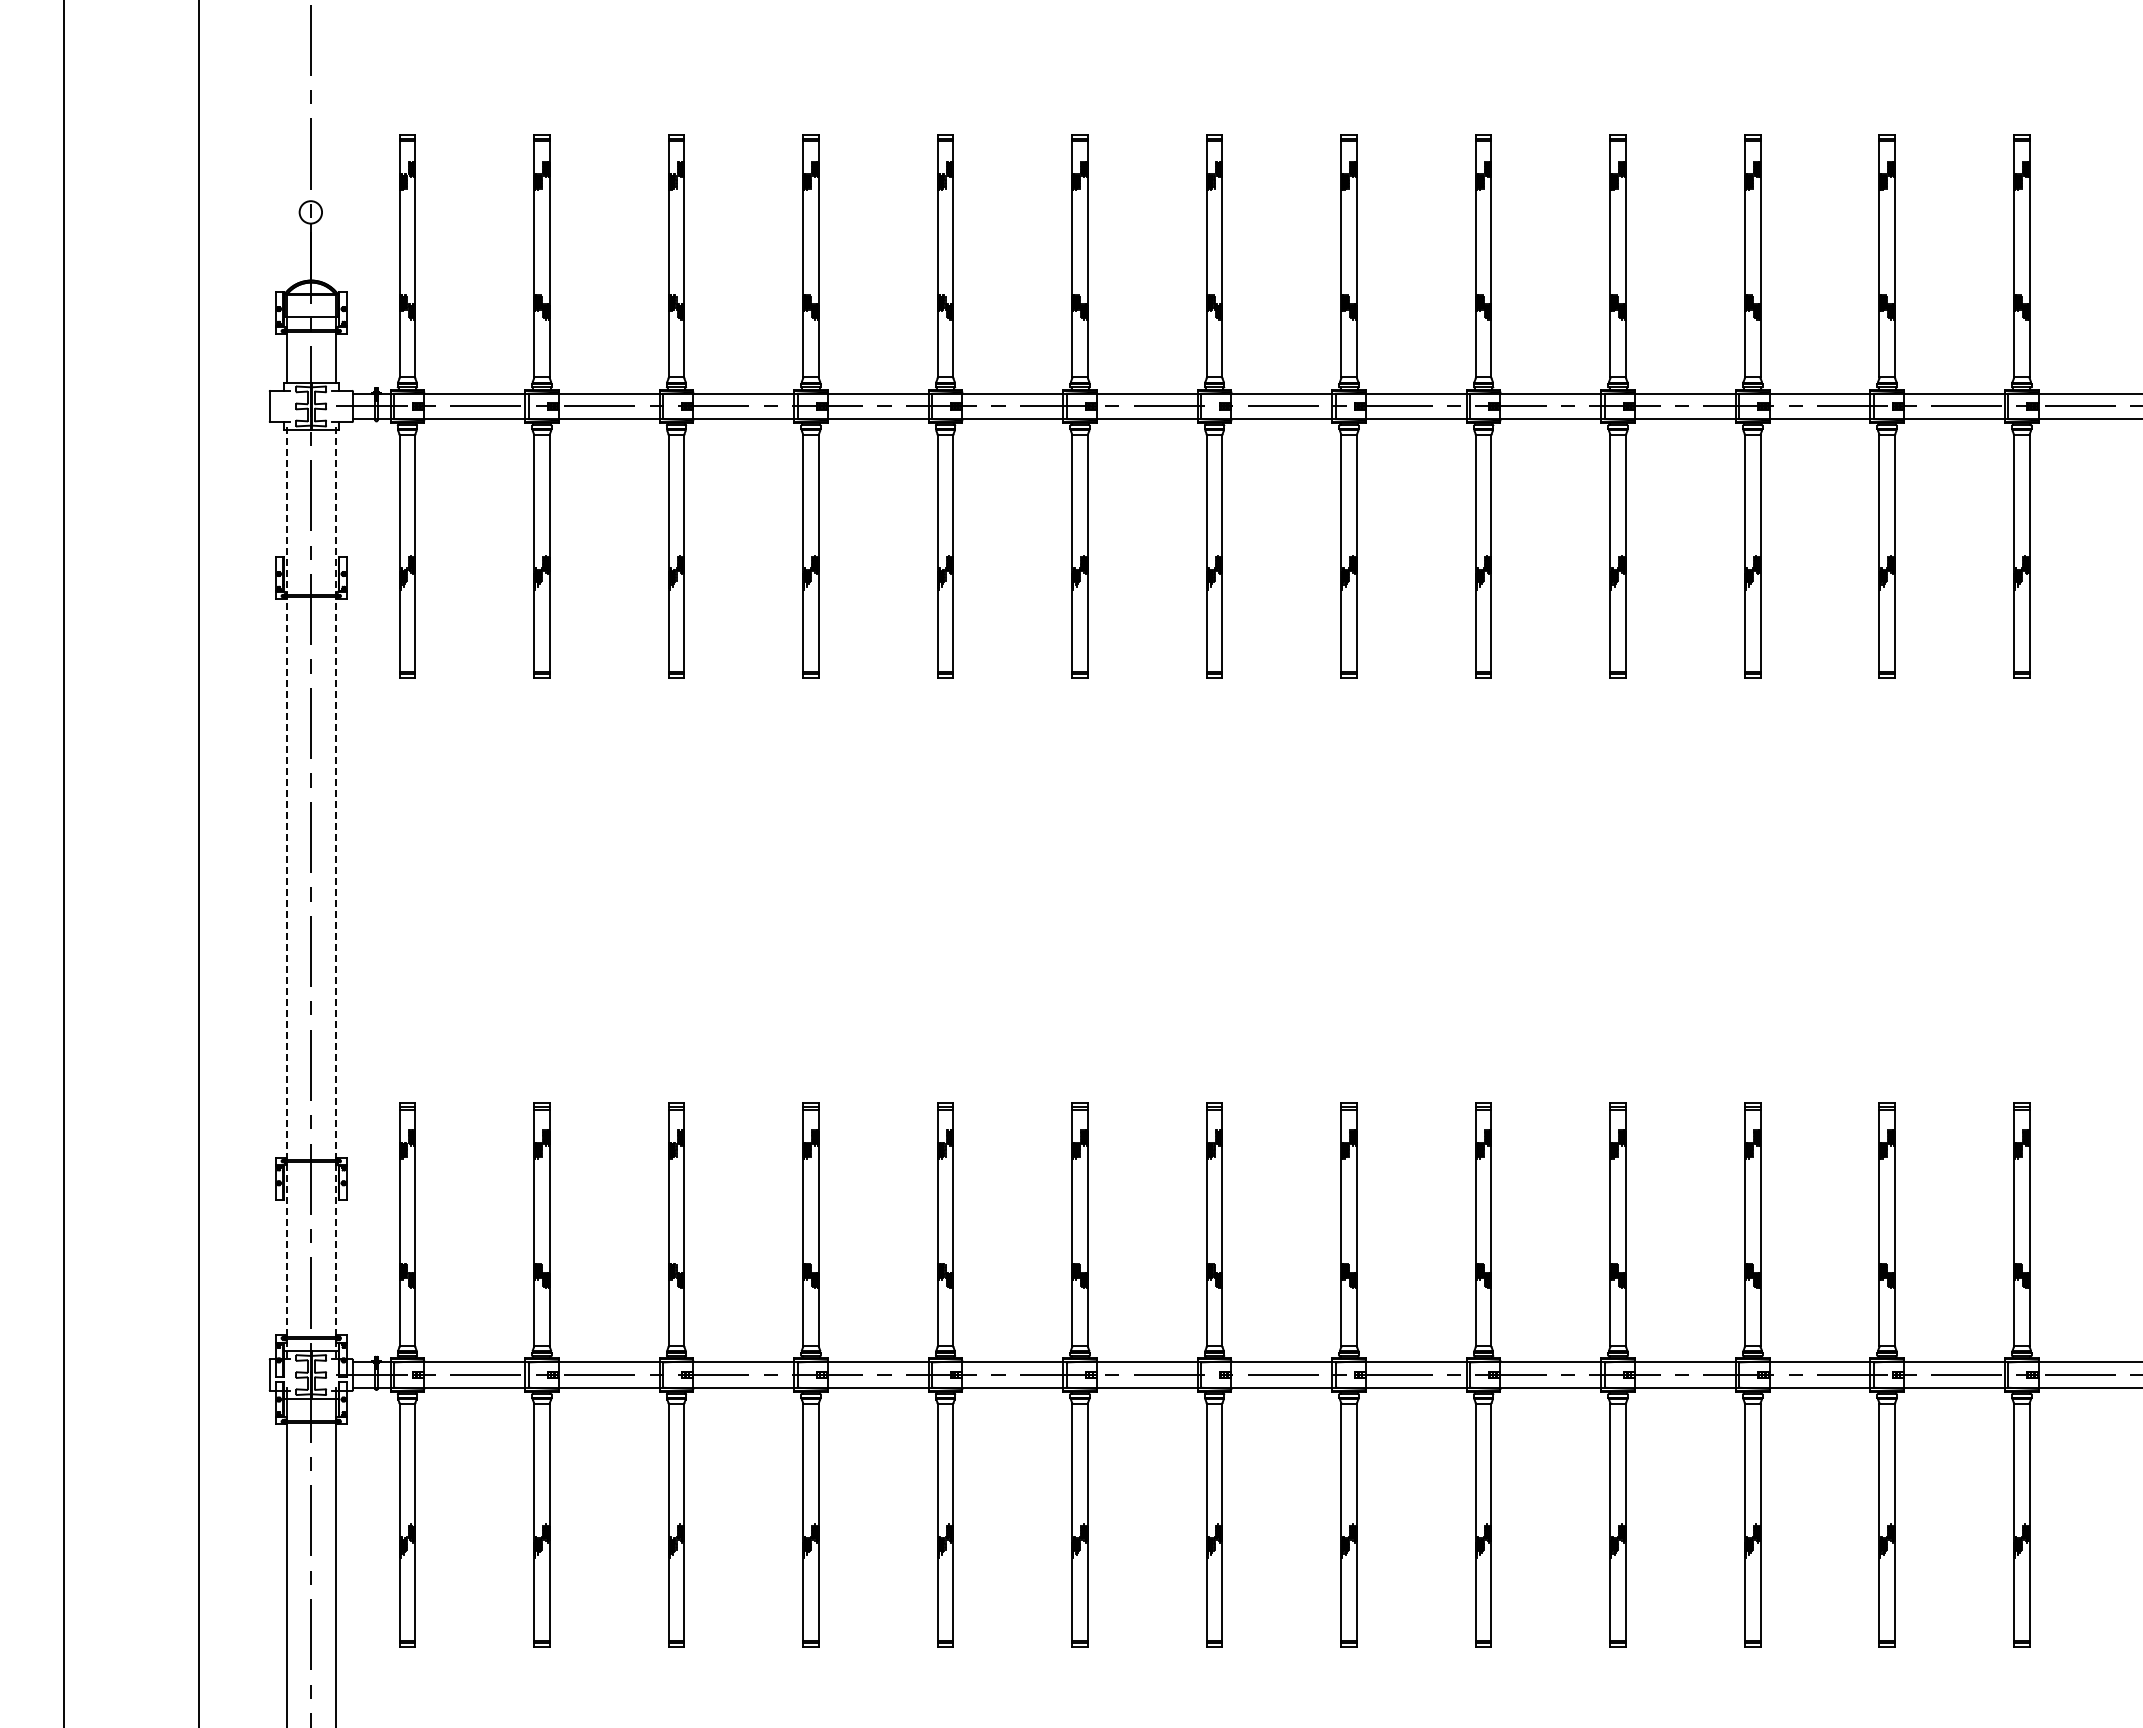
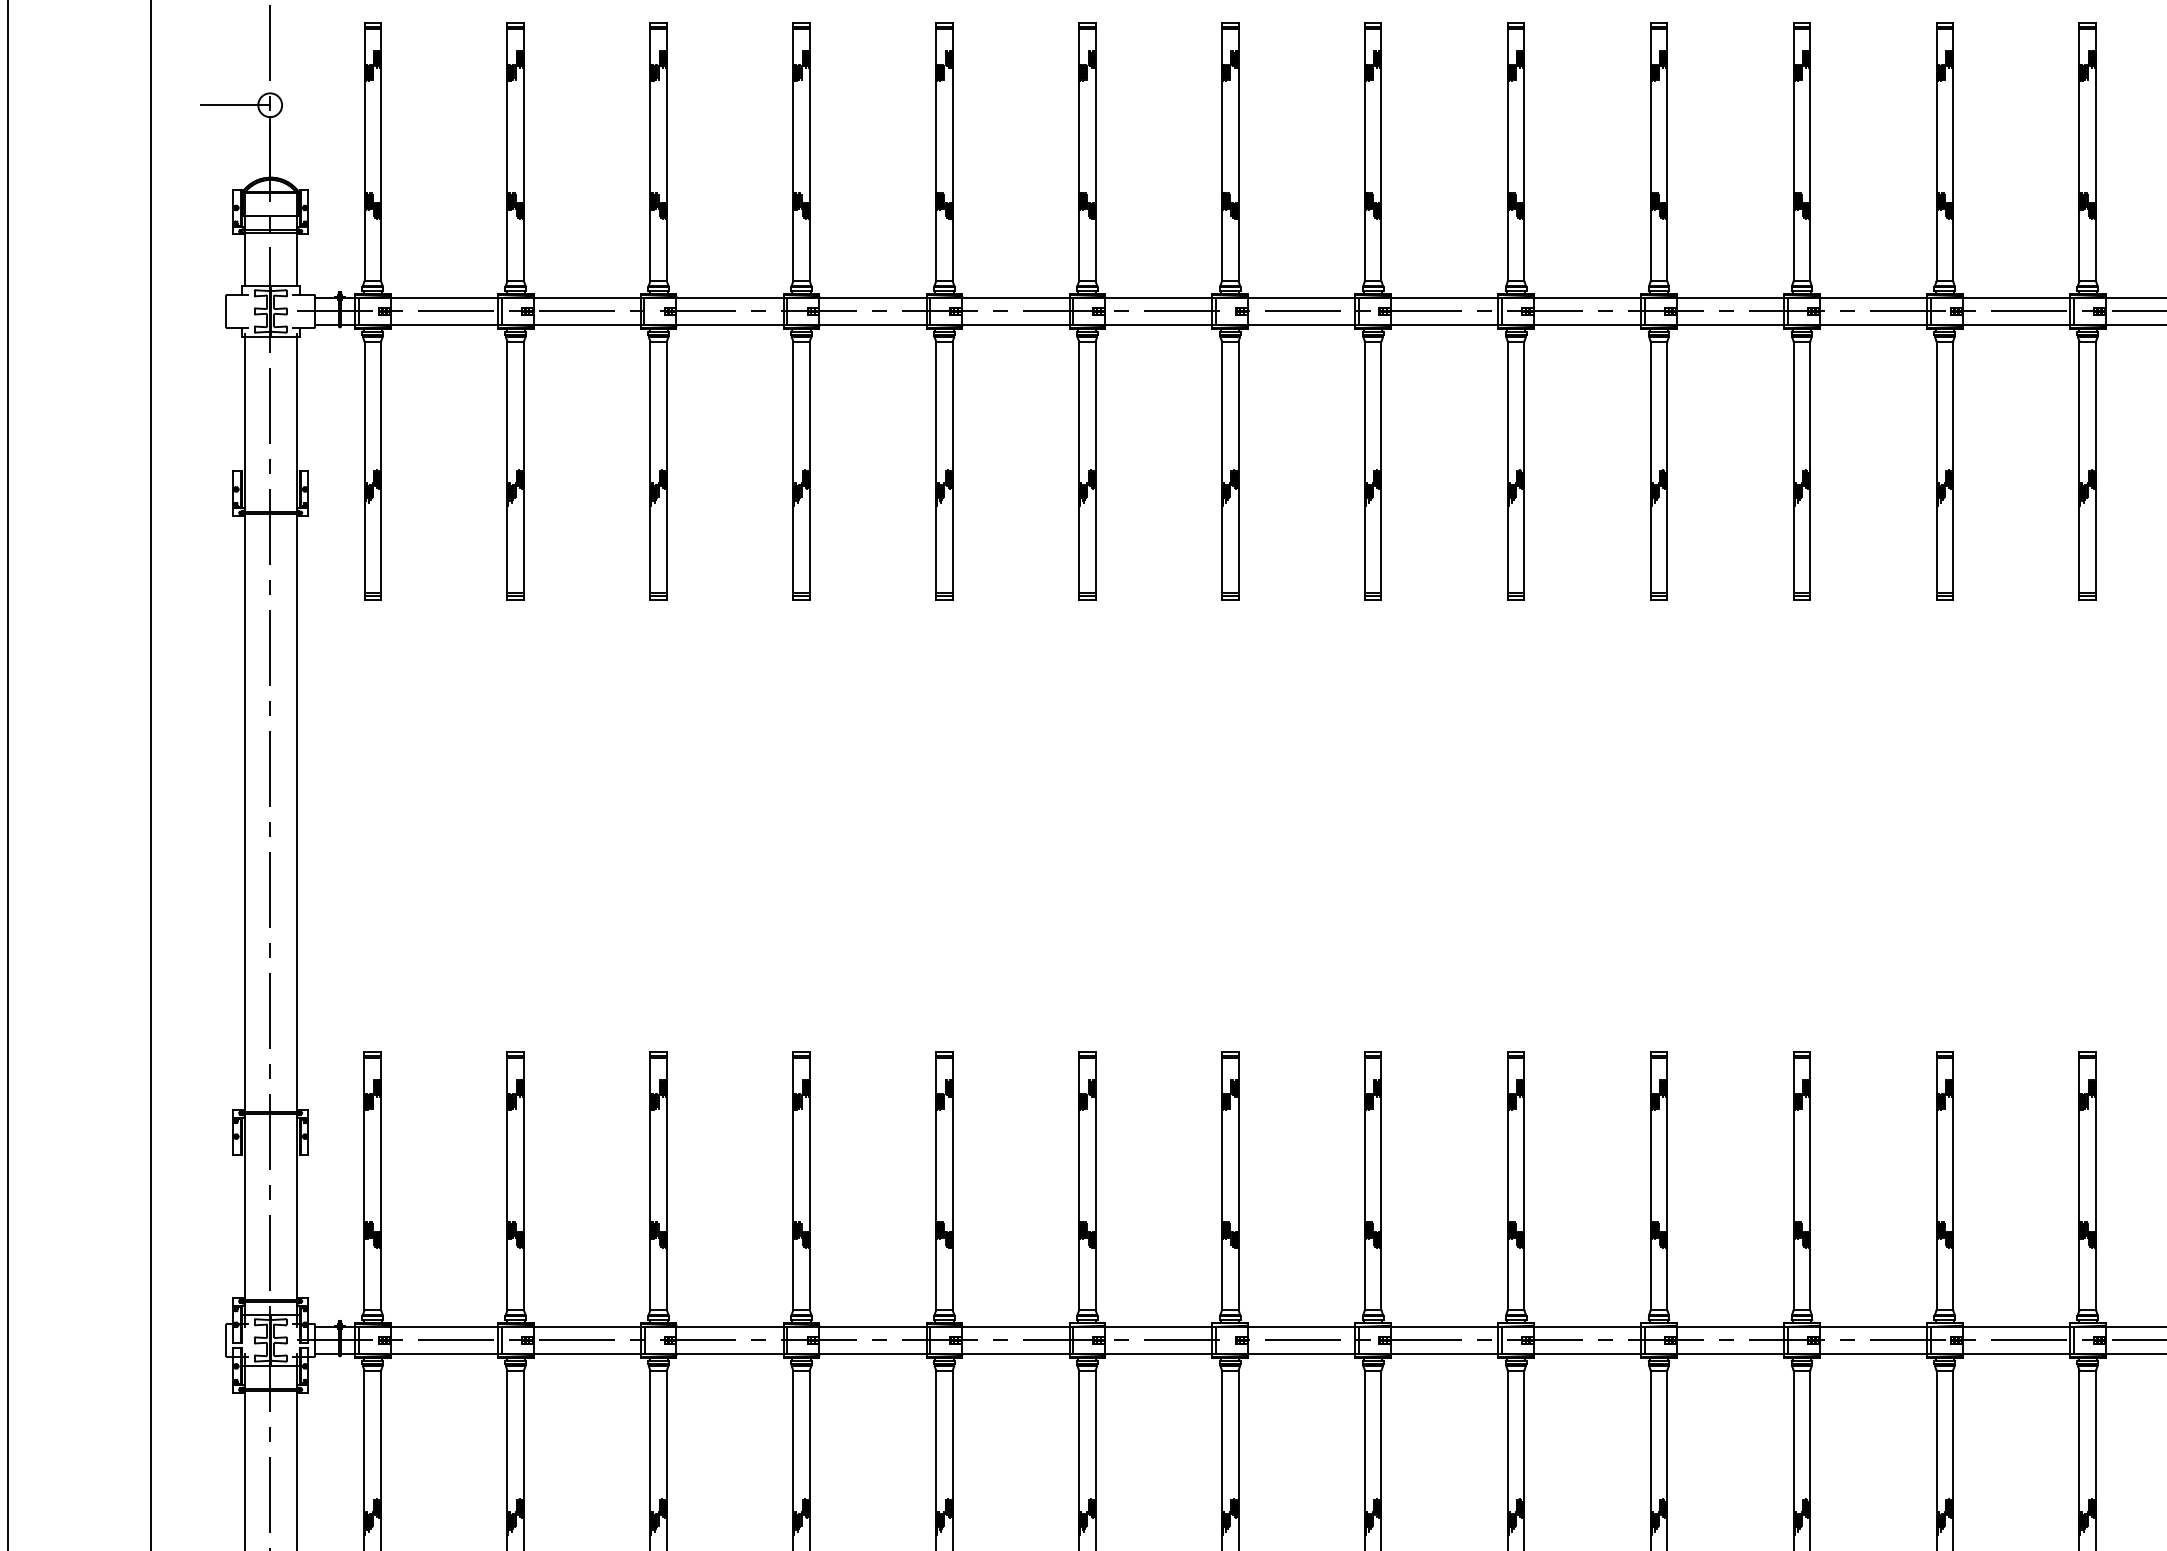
line: (277, 212) -> (234, 105), added
line: (286, 895) -> (244, 830), dashed -> solid
line: (335, 895) -> (296, 830), dashed -> solid

